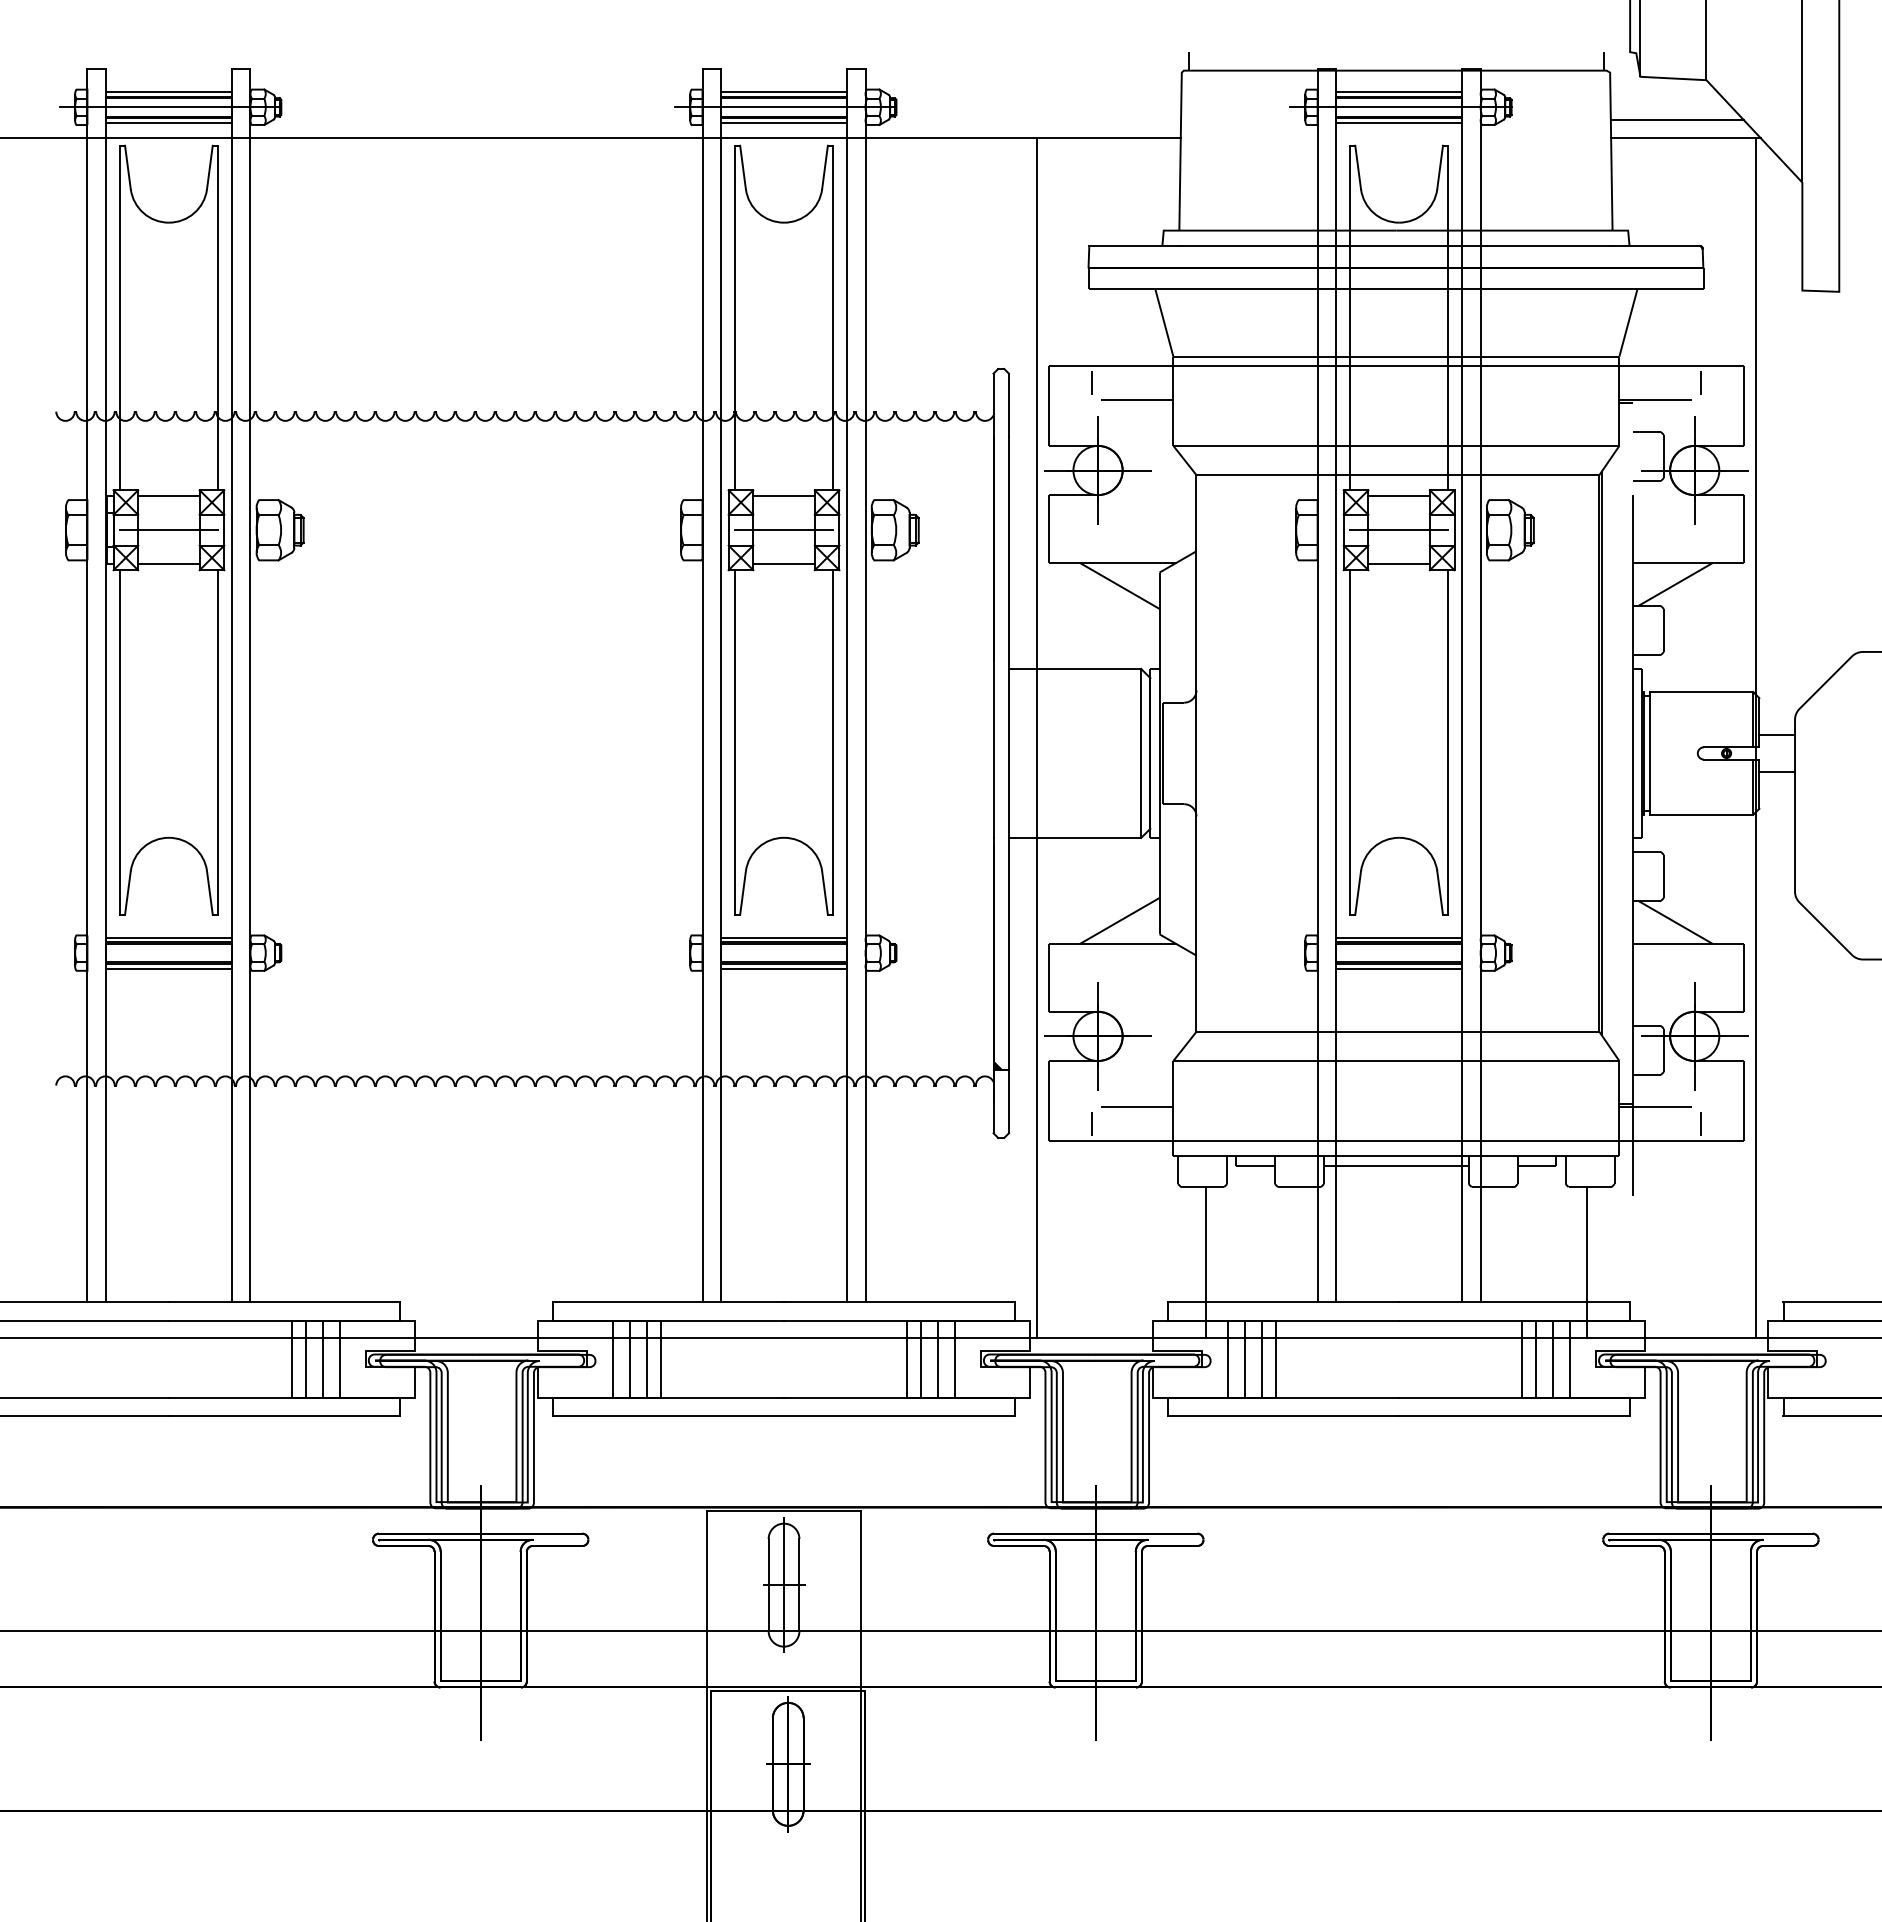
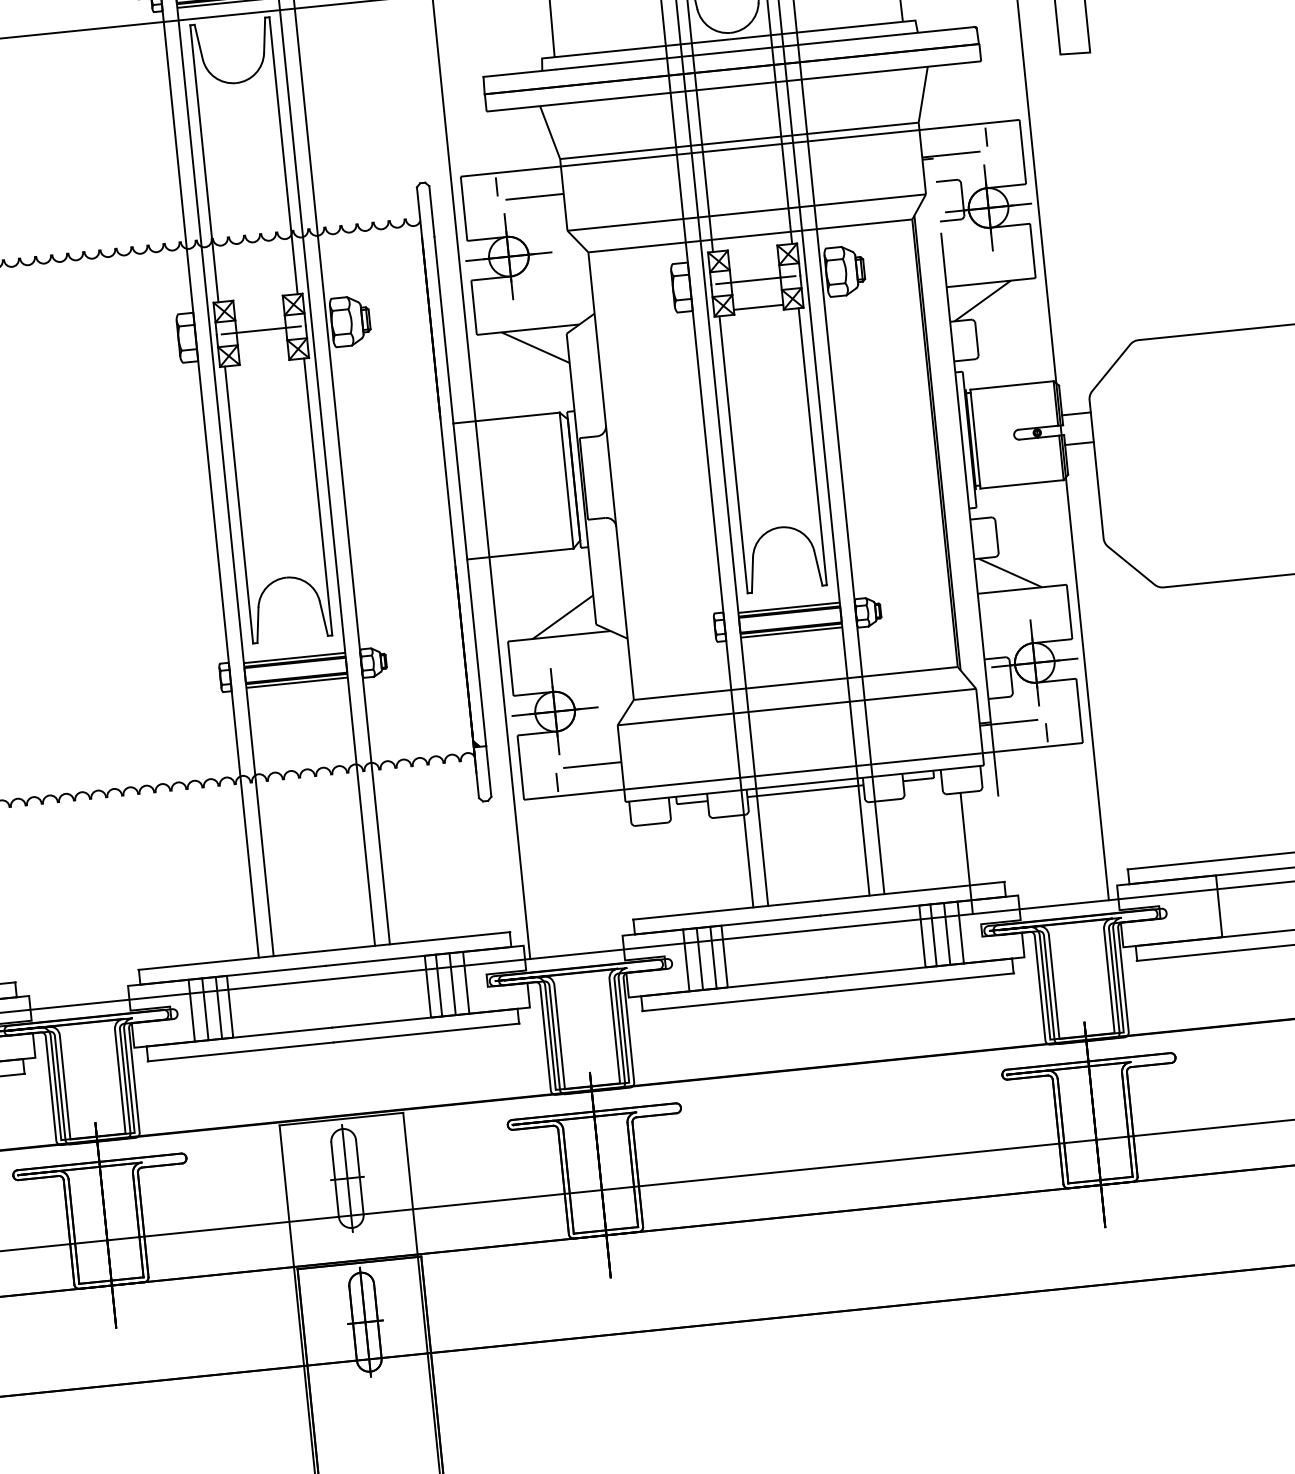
line: (783, 496) -> (258, 303), removed
line: (1398, 496) -> (752, 253), removed
line: (783, 564) -> (263, 357), removed
line: (1205, 1262) -> (659, 884), removed

